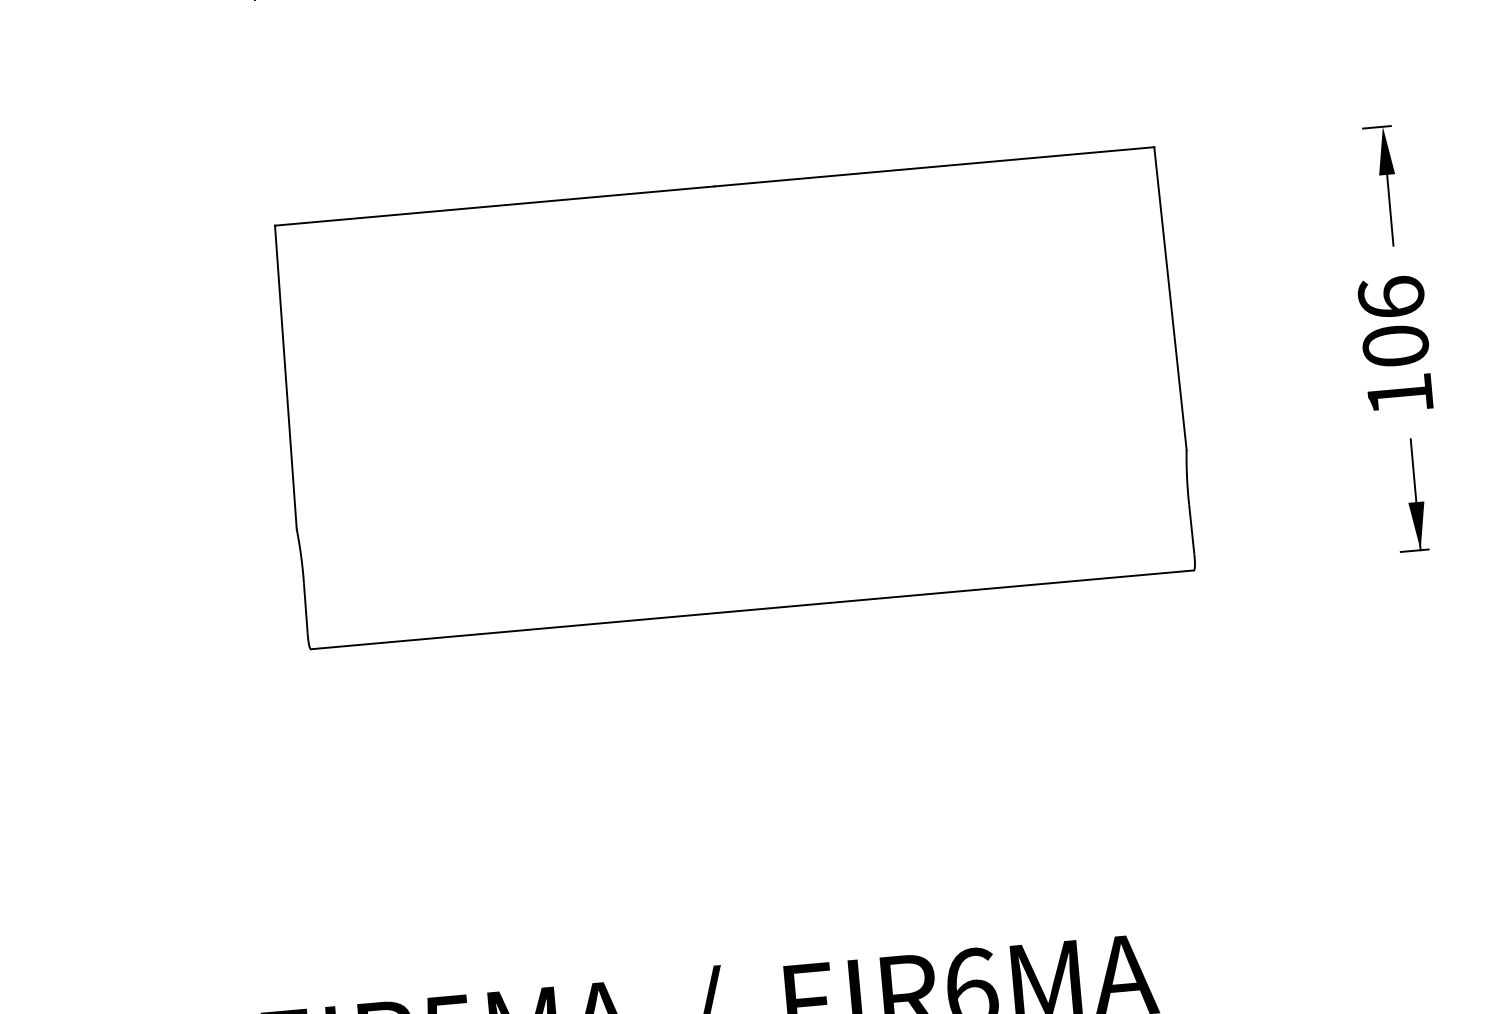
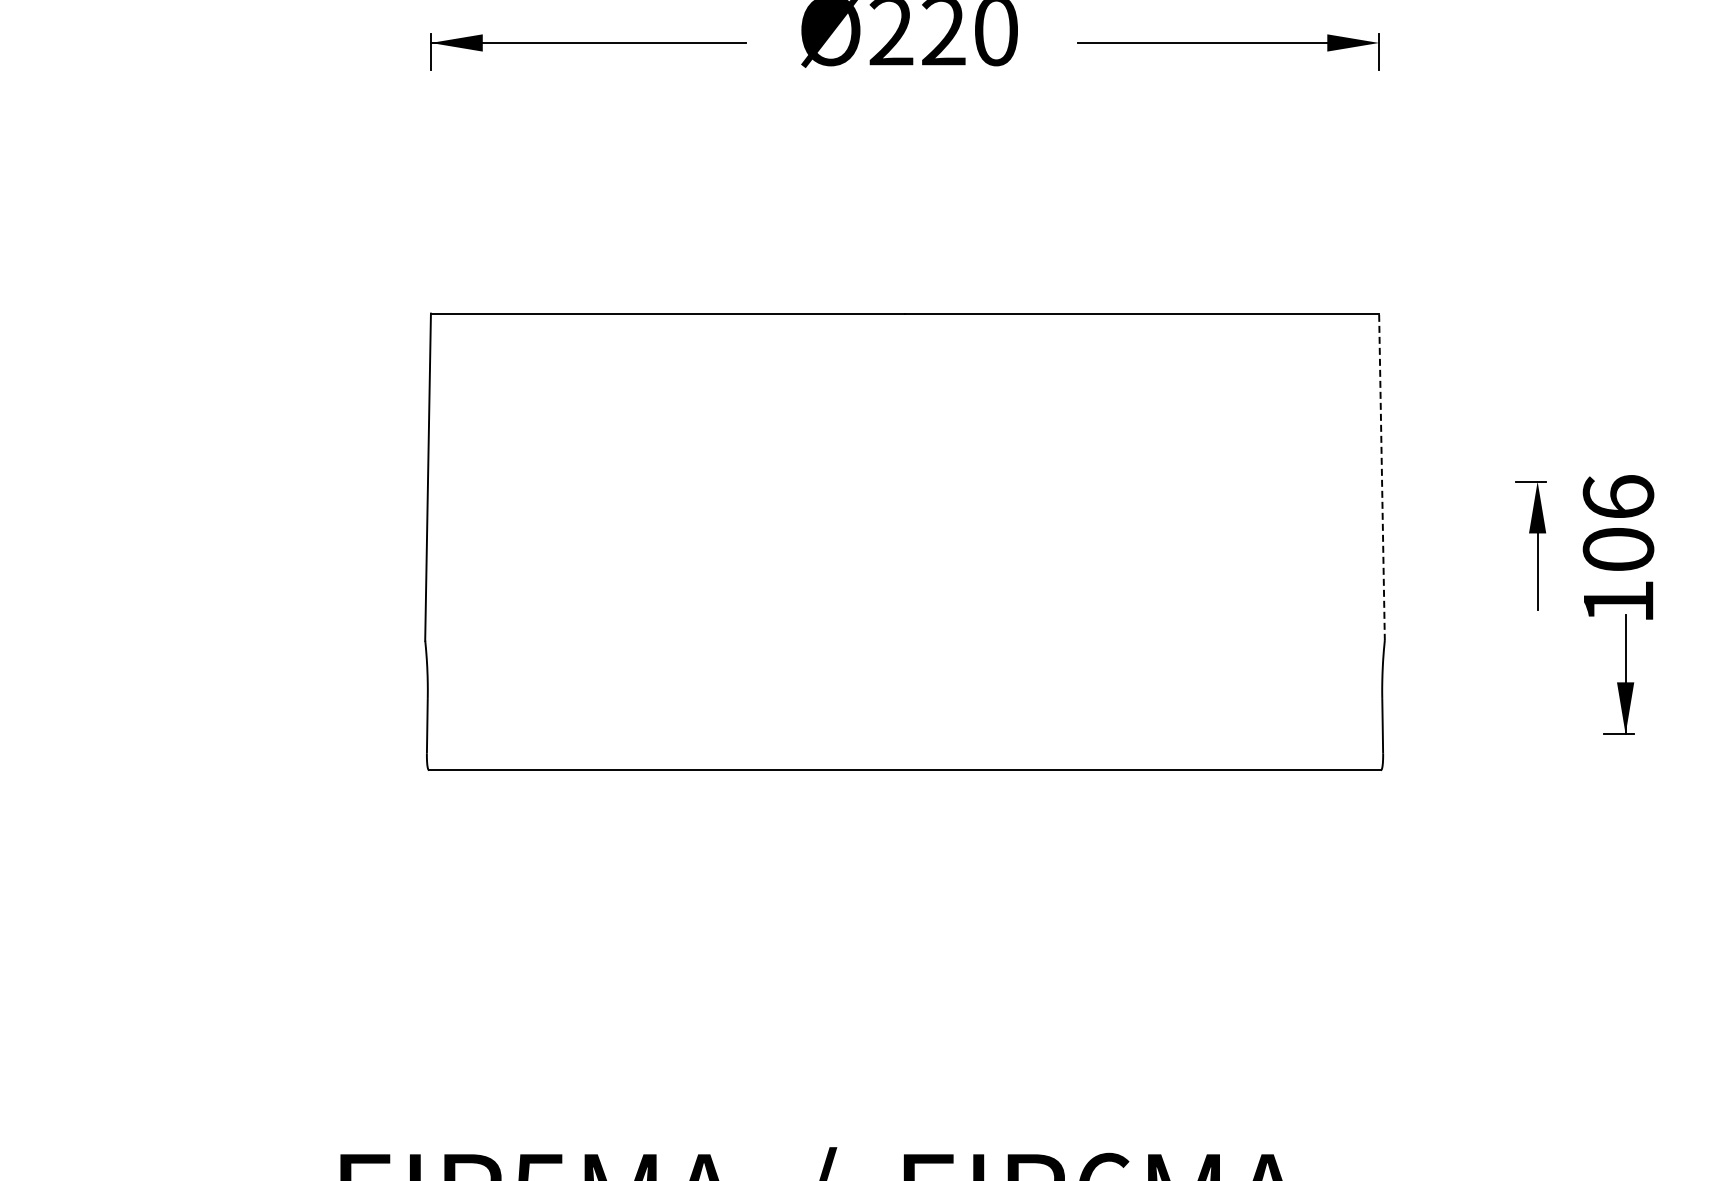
part: (1388, 186) -> (1537, 545), moved
line: (1170, 298) -> (1381, 477), solid -> dashed
part: (1415, 494) -> (1625, 674), moved

